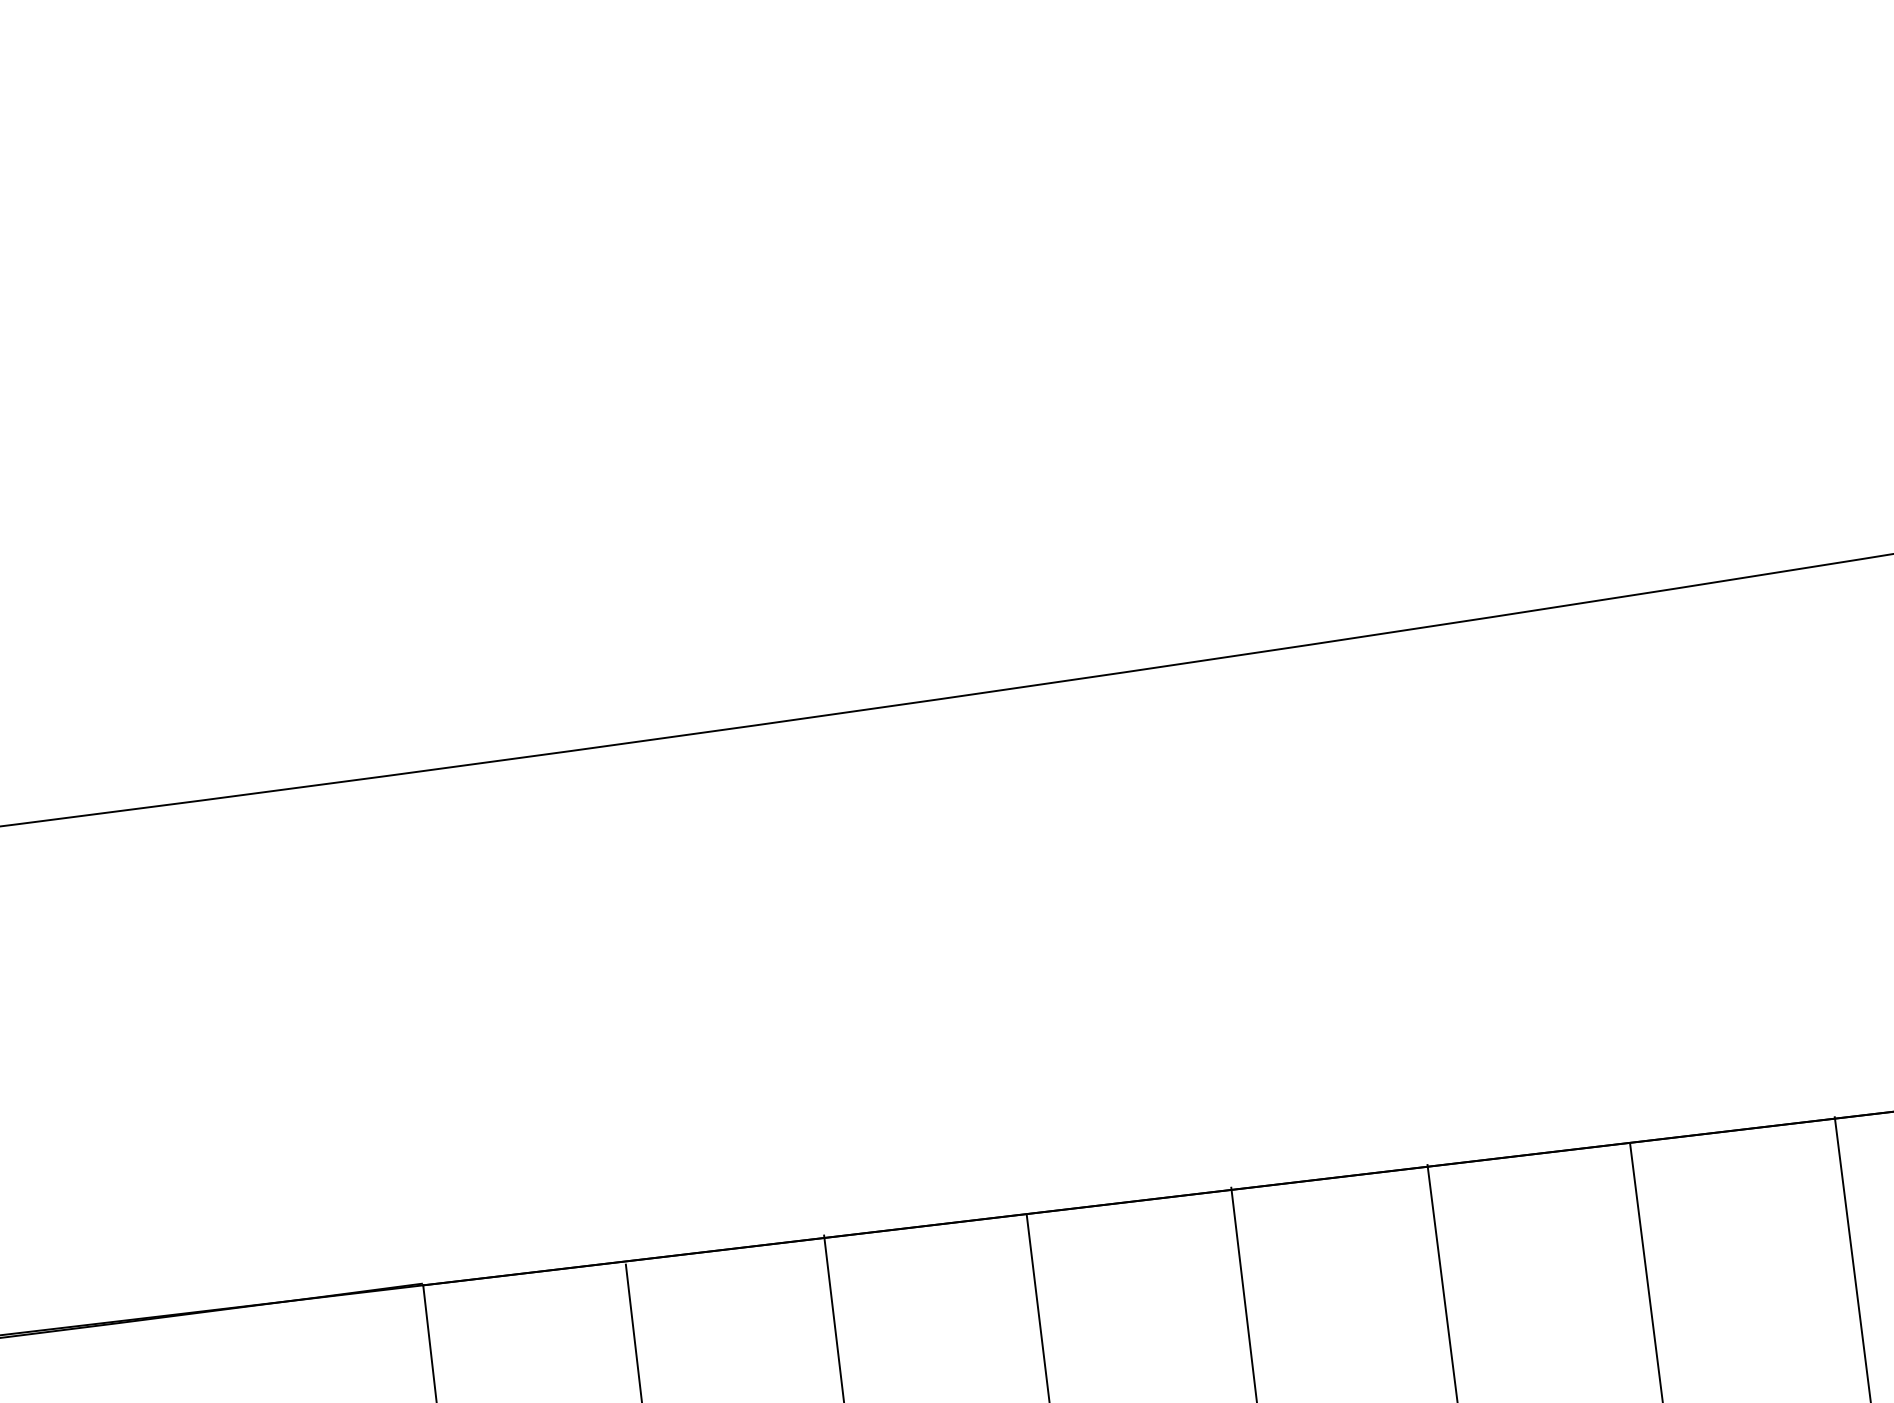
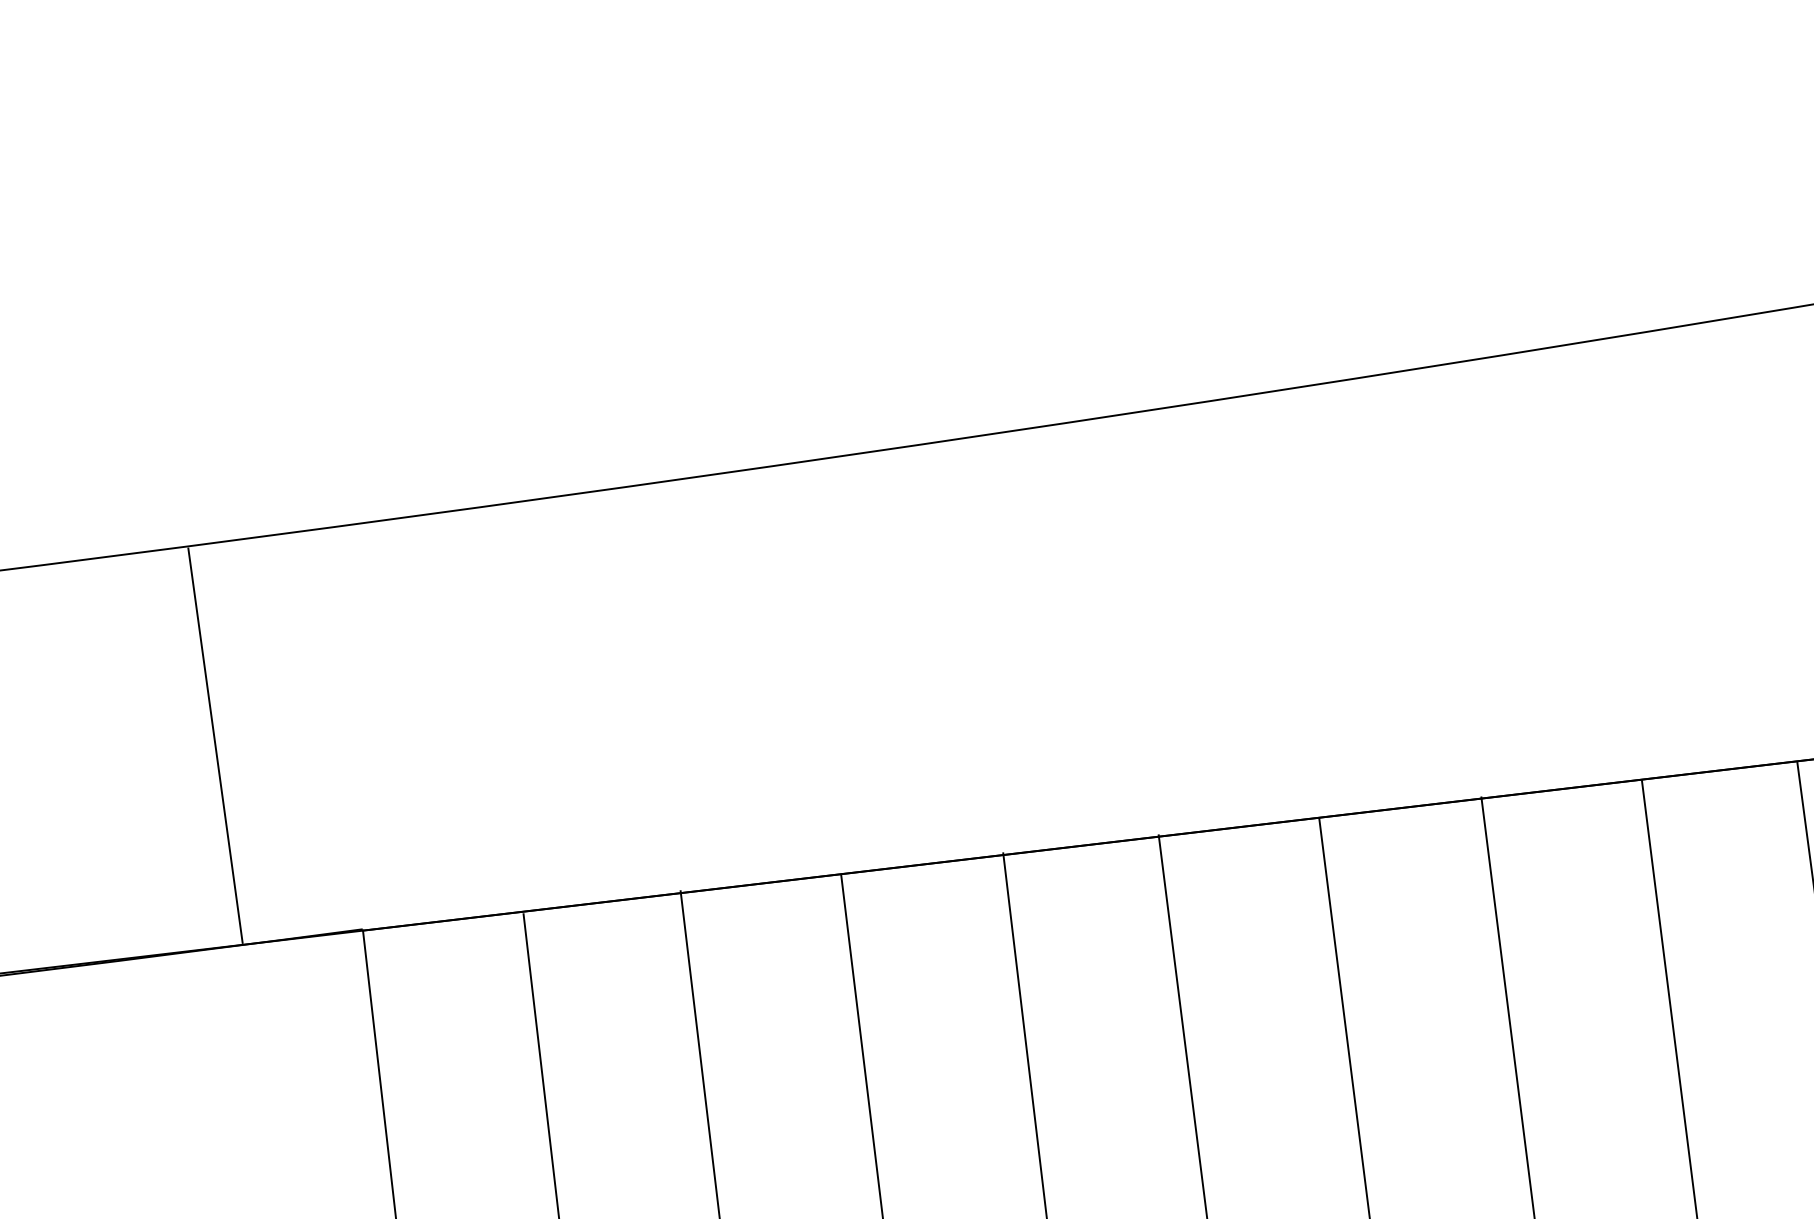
line: (237, 1051) -> (215, 745), added

